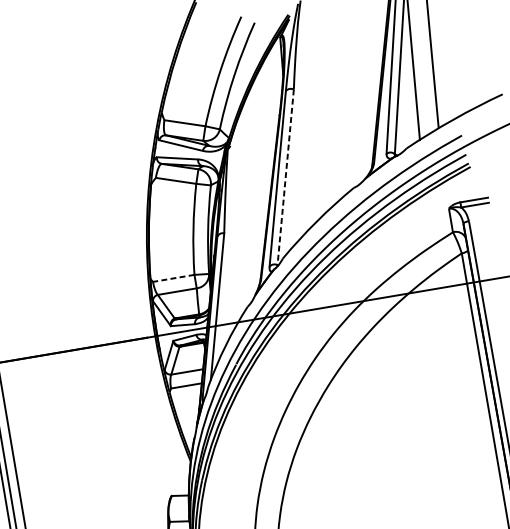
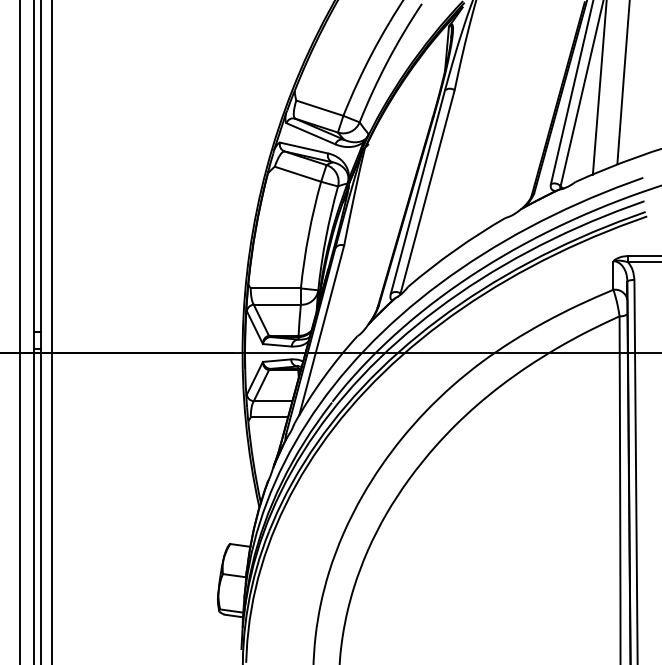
line: (285, 177) -> (427, 192), dashed -> solid
line: (173, 278) -> (275, 288), dashed -> solid

